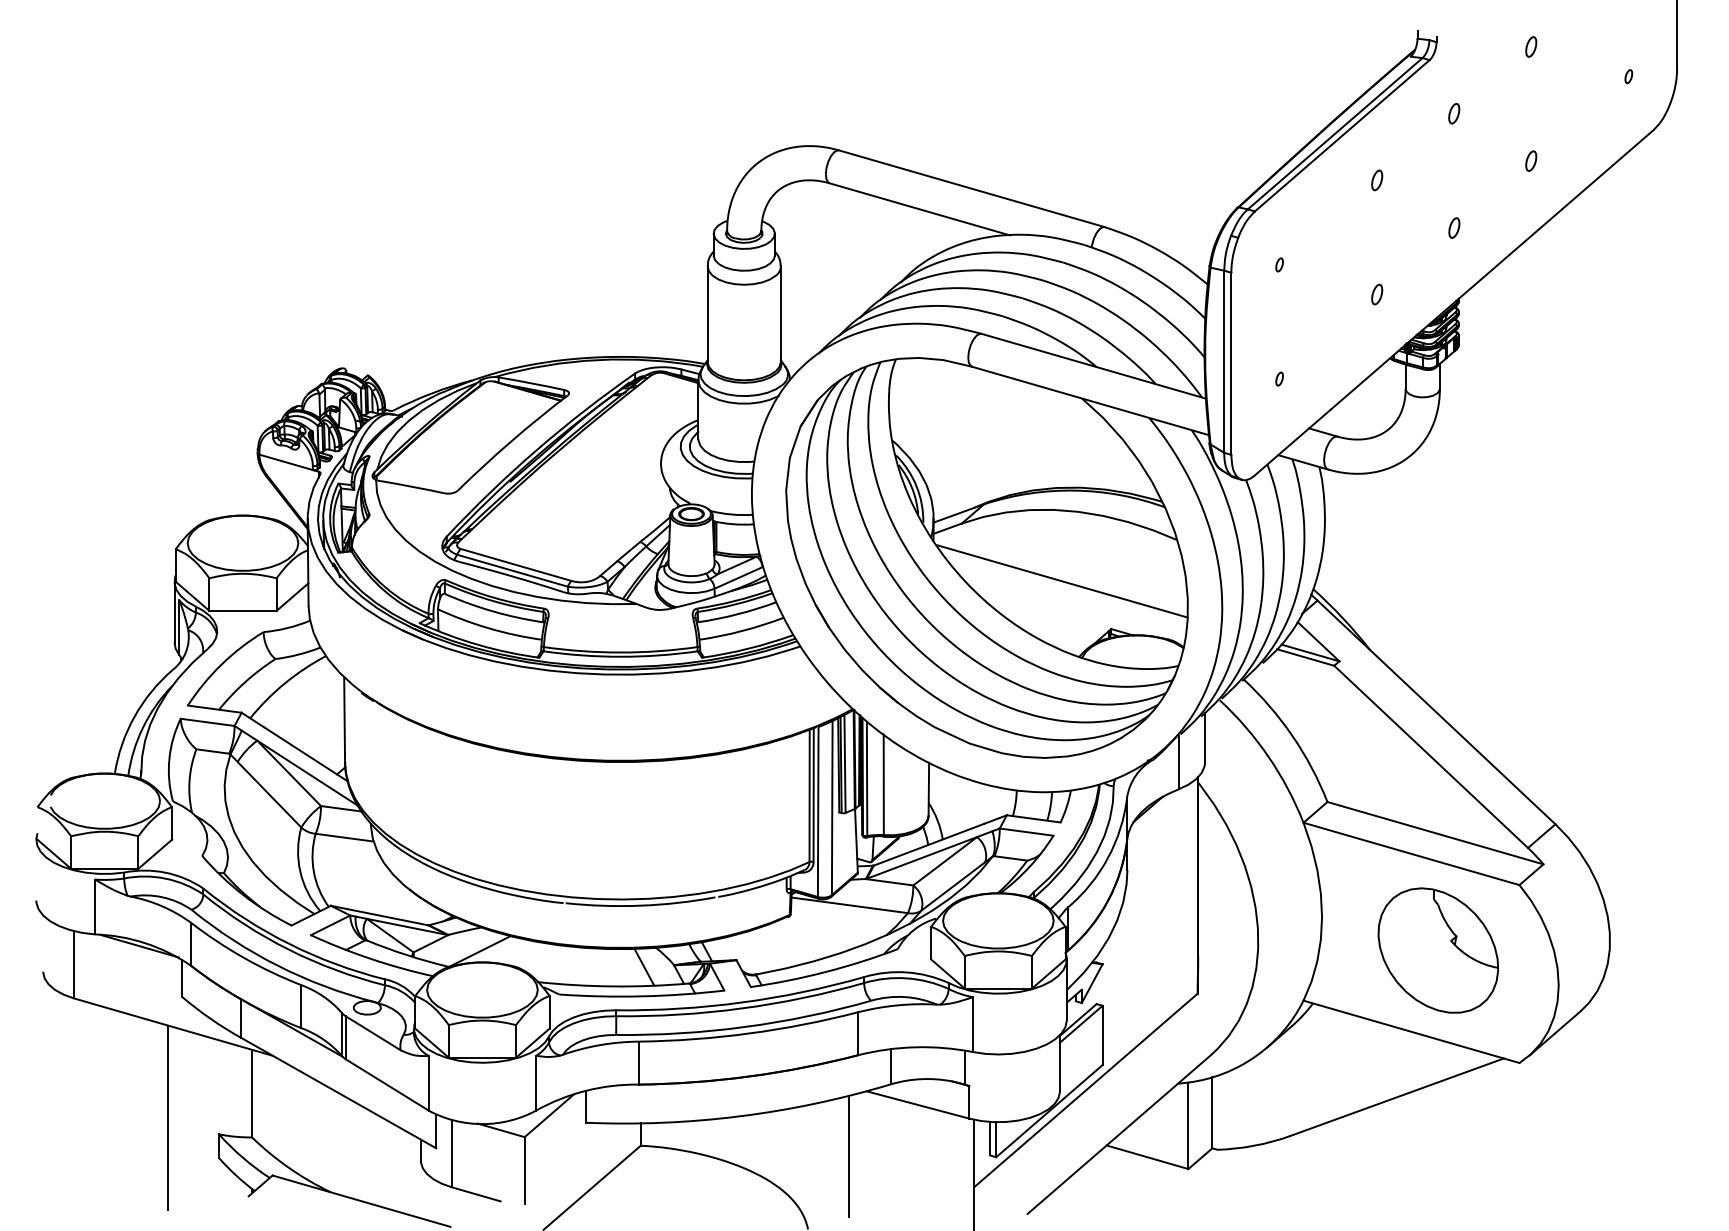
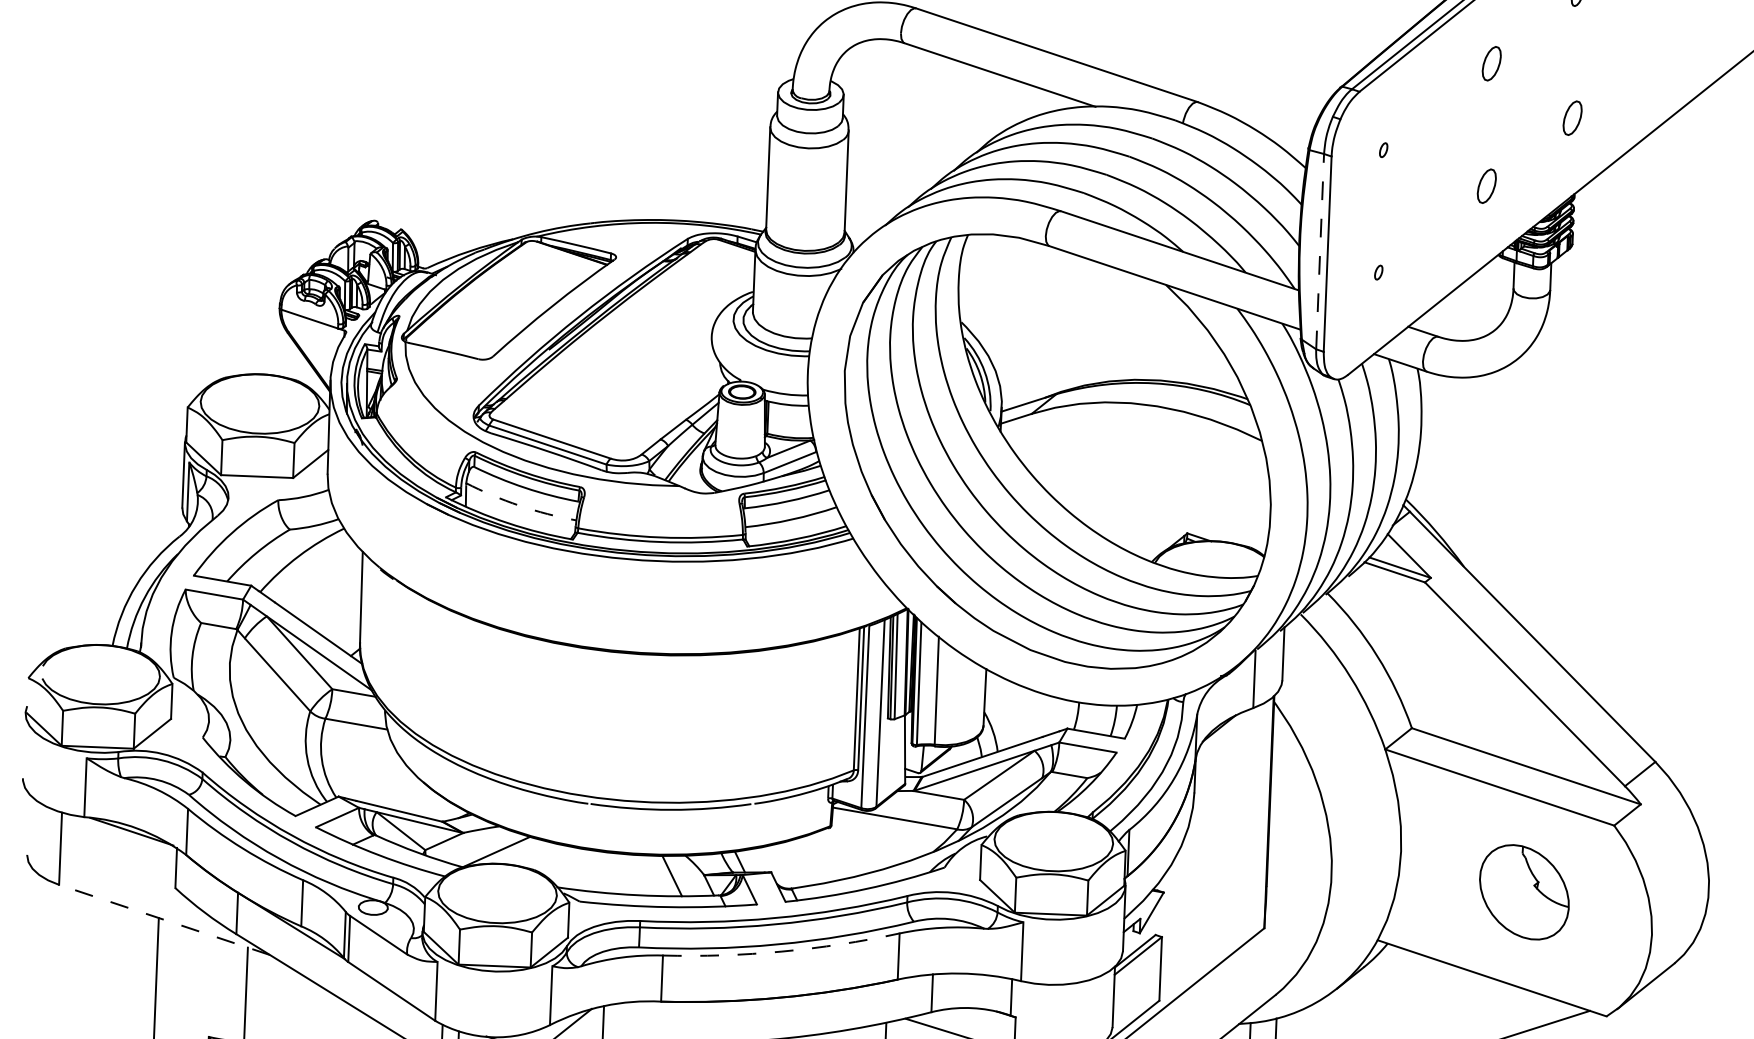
part: (1531, 160) -> (1658, 49), removed
part: (1377, 180) -> (1492, 63), size x1.6
part: (1454, 227) -> (1572, 117), size x1.6
part: (1377, 294) -> (1487, 186), size x1.6
line: (1224, 361) -> (1320, 251), solid -> dashed
line: (1061, 580) -> (1136, 479), removed
arc: (488, 628) -> (519, 506), solid -> dashed
part: (1438, 950) -> (1524, 892), size x0.7
line: (173, 1027) -> (164, 920), solid -> dashed
arc: (749, 1033) -> (782, 951), solid -> dashed

